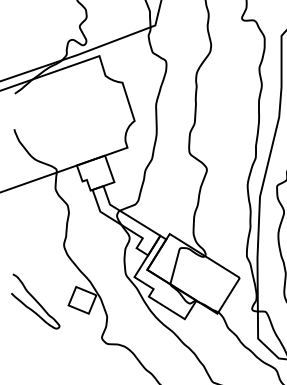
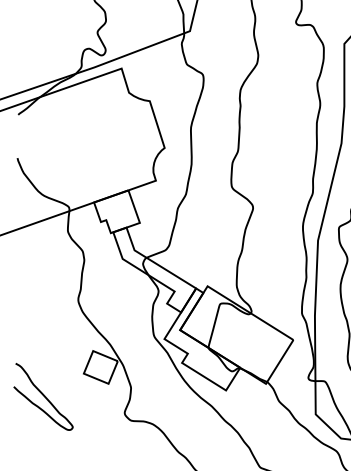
curve: (35, 301) -> (43, 396), moved

